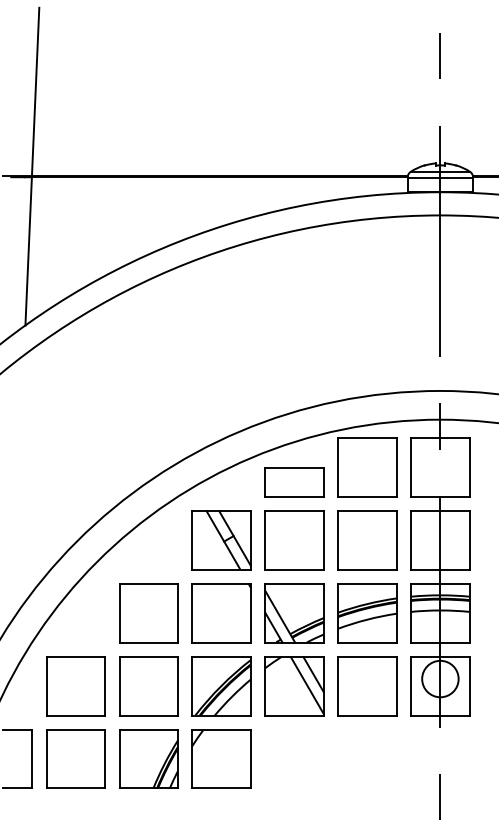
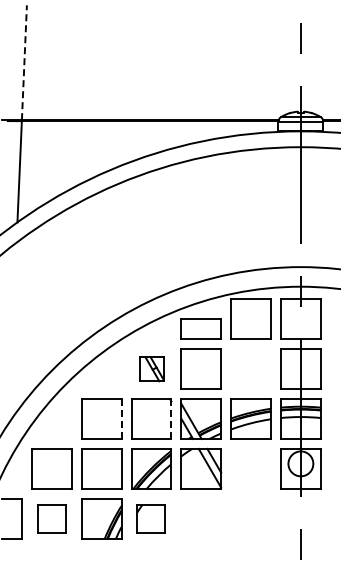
line: (35, 91) -> (24, 62), solid -> dashed
part: (366, 539) -> (250, 368), removed
part: (221, 540) -> (151, 369), size x0.6
line: (177, 614) -> (121, 419), solid -> dashed
line: (250, 614) -> (171, 419), solid -> dashed
part: (366, 685) -> (250, 468), removed
part: (75, 759) -> (51, 518), size x0.7
part: (220, 759) -> (150, 518), size x0.7

